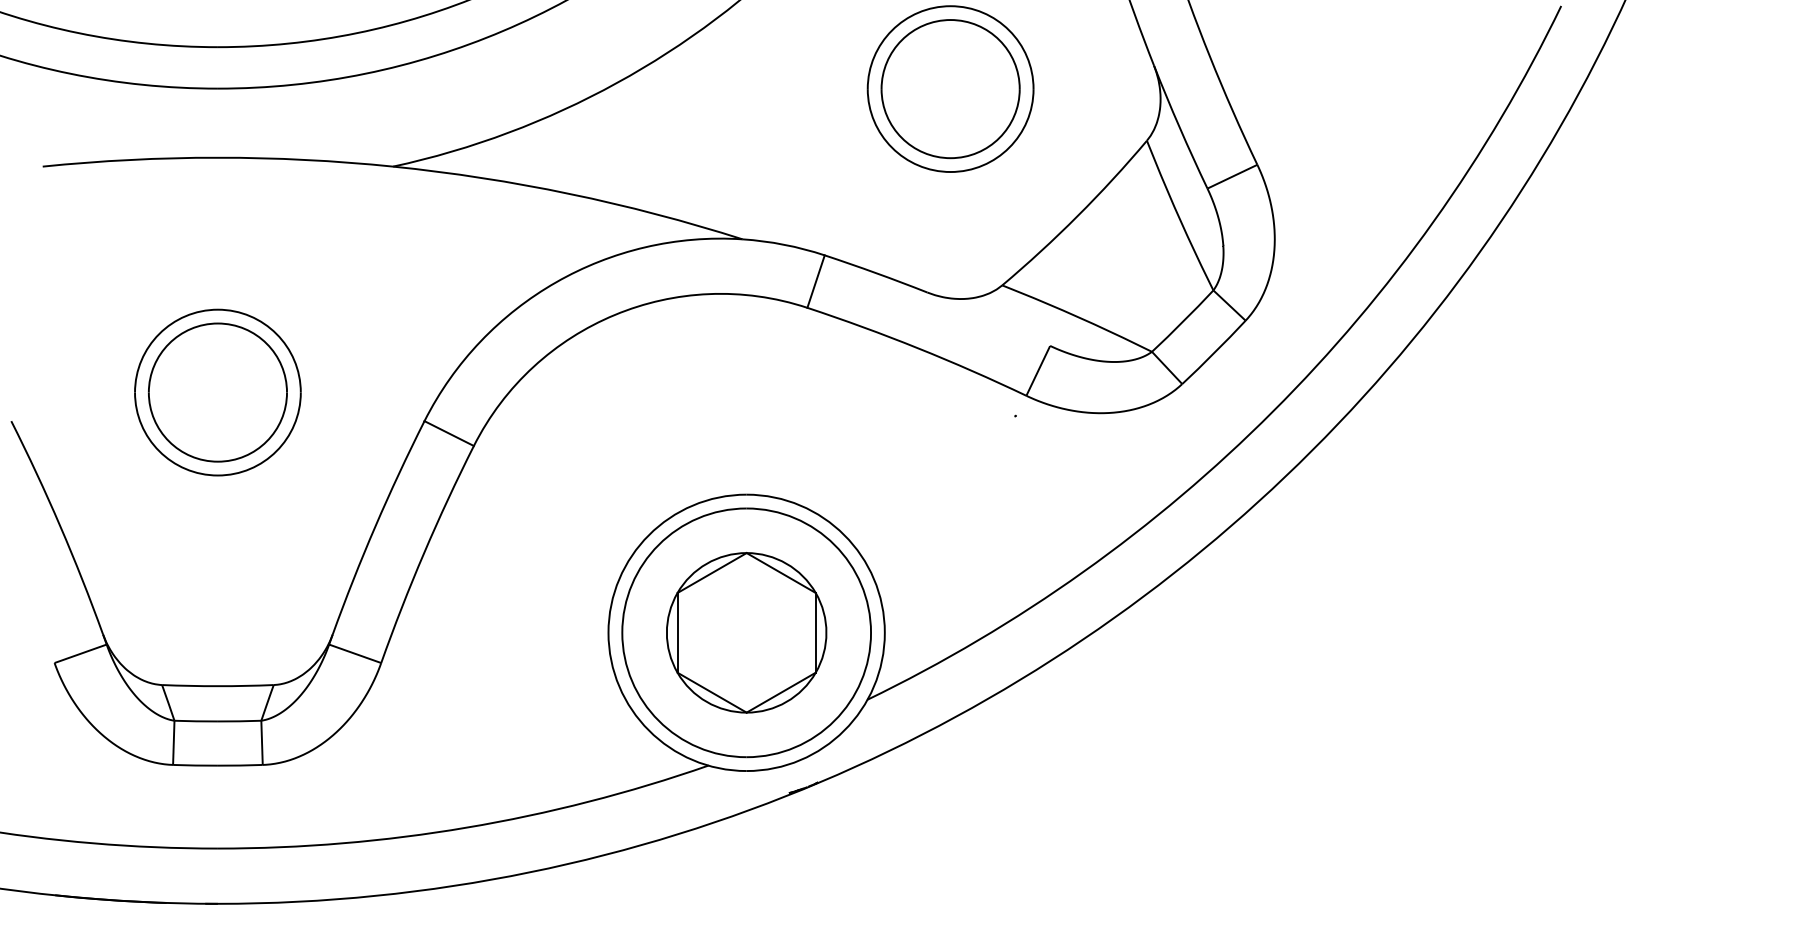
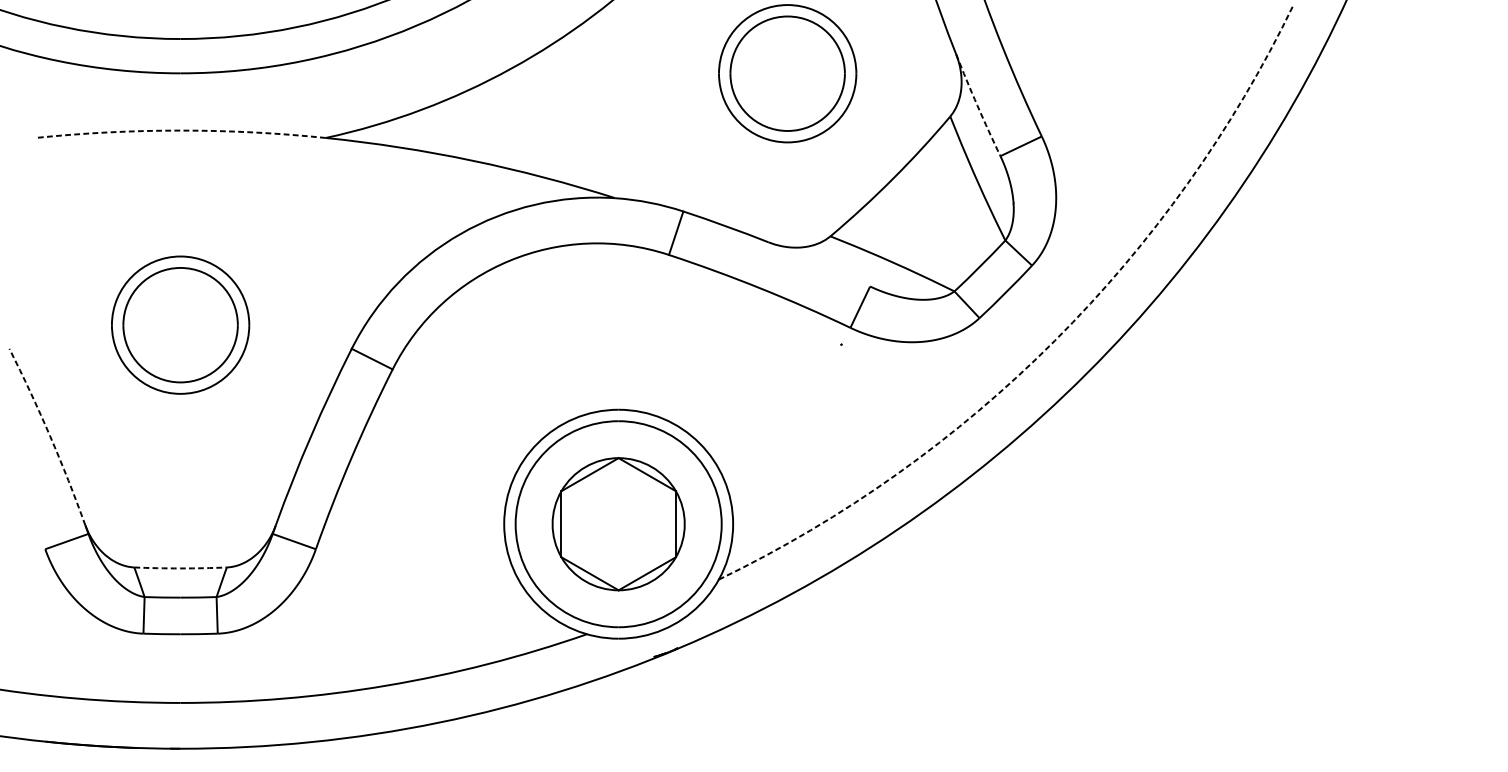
arc: (1179, 127) -> (977, 105), solid -> dashed
arc: (217, 157) -> (180, 130), solid -> dashed
arc: (1273, 411) -> (1055, 340), solid -> dashed
arc: (60, 526) -> (50, 436), solid -> dashed
arc: (217, 686) -> (180, 568), solid -> dashed

